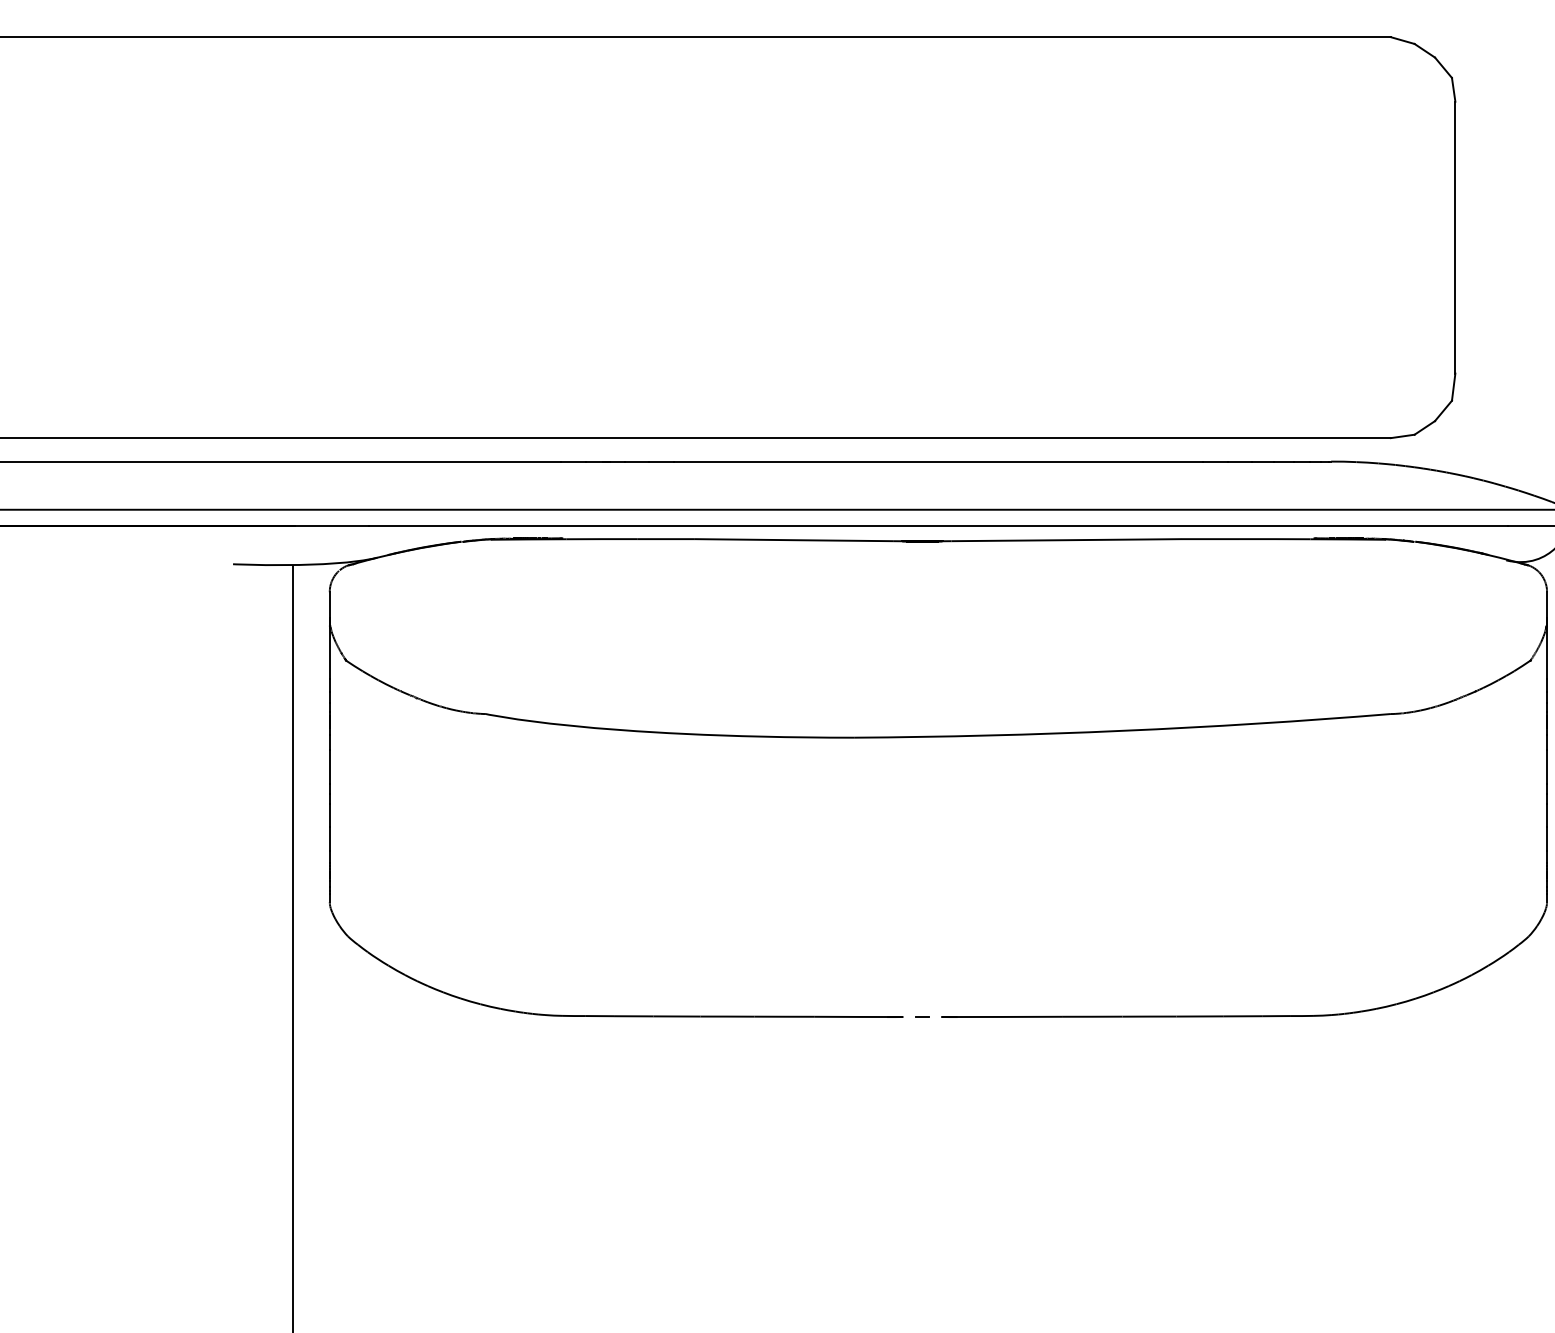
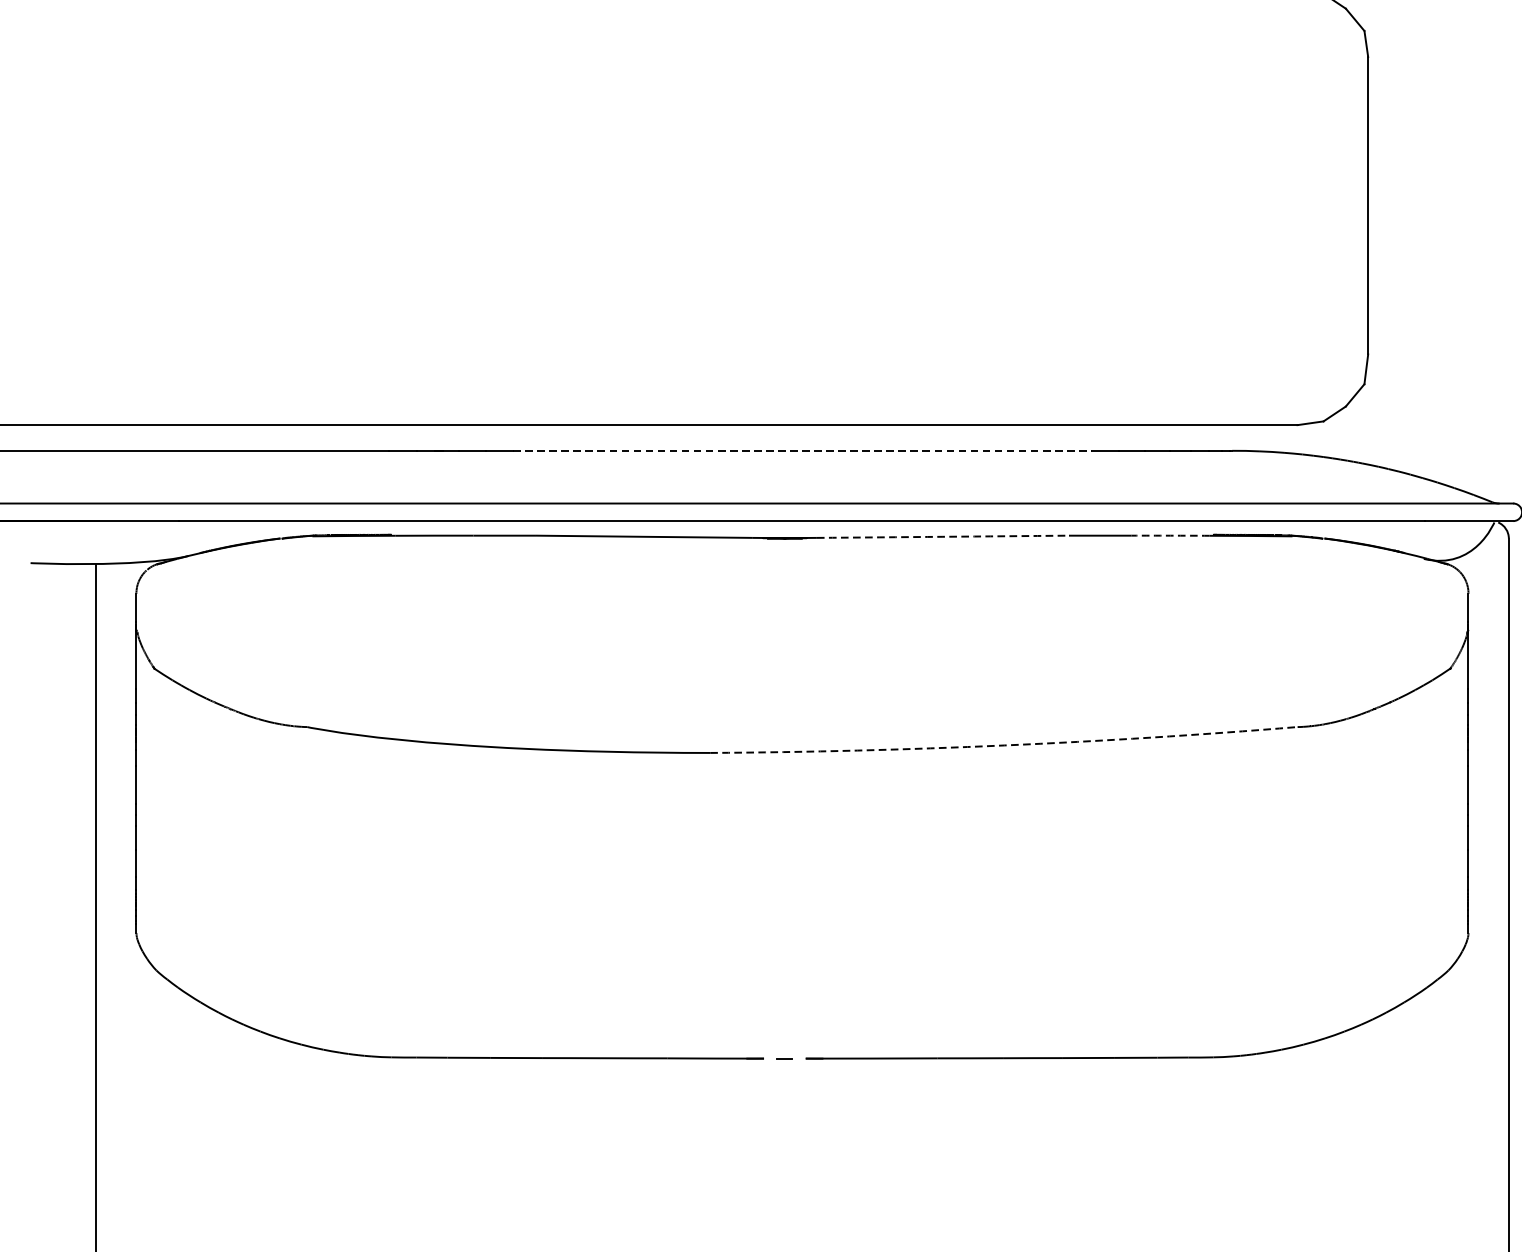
line: (938, 461) -> (802, 450), solid -> dashed
arc: (1274, 539) -> (1170, 536), solid -> dashed
arc: (1066, 540) -> (942, 537), solid -> dashed
arc: (1122, 730) -> (1003, 745), solid -> dashed

